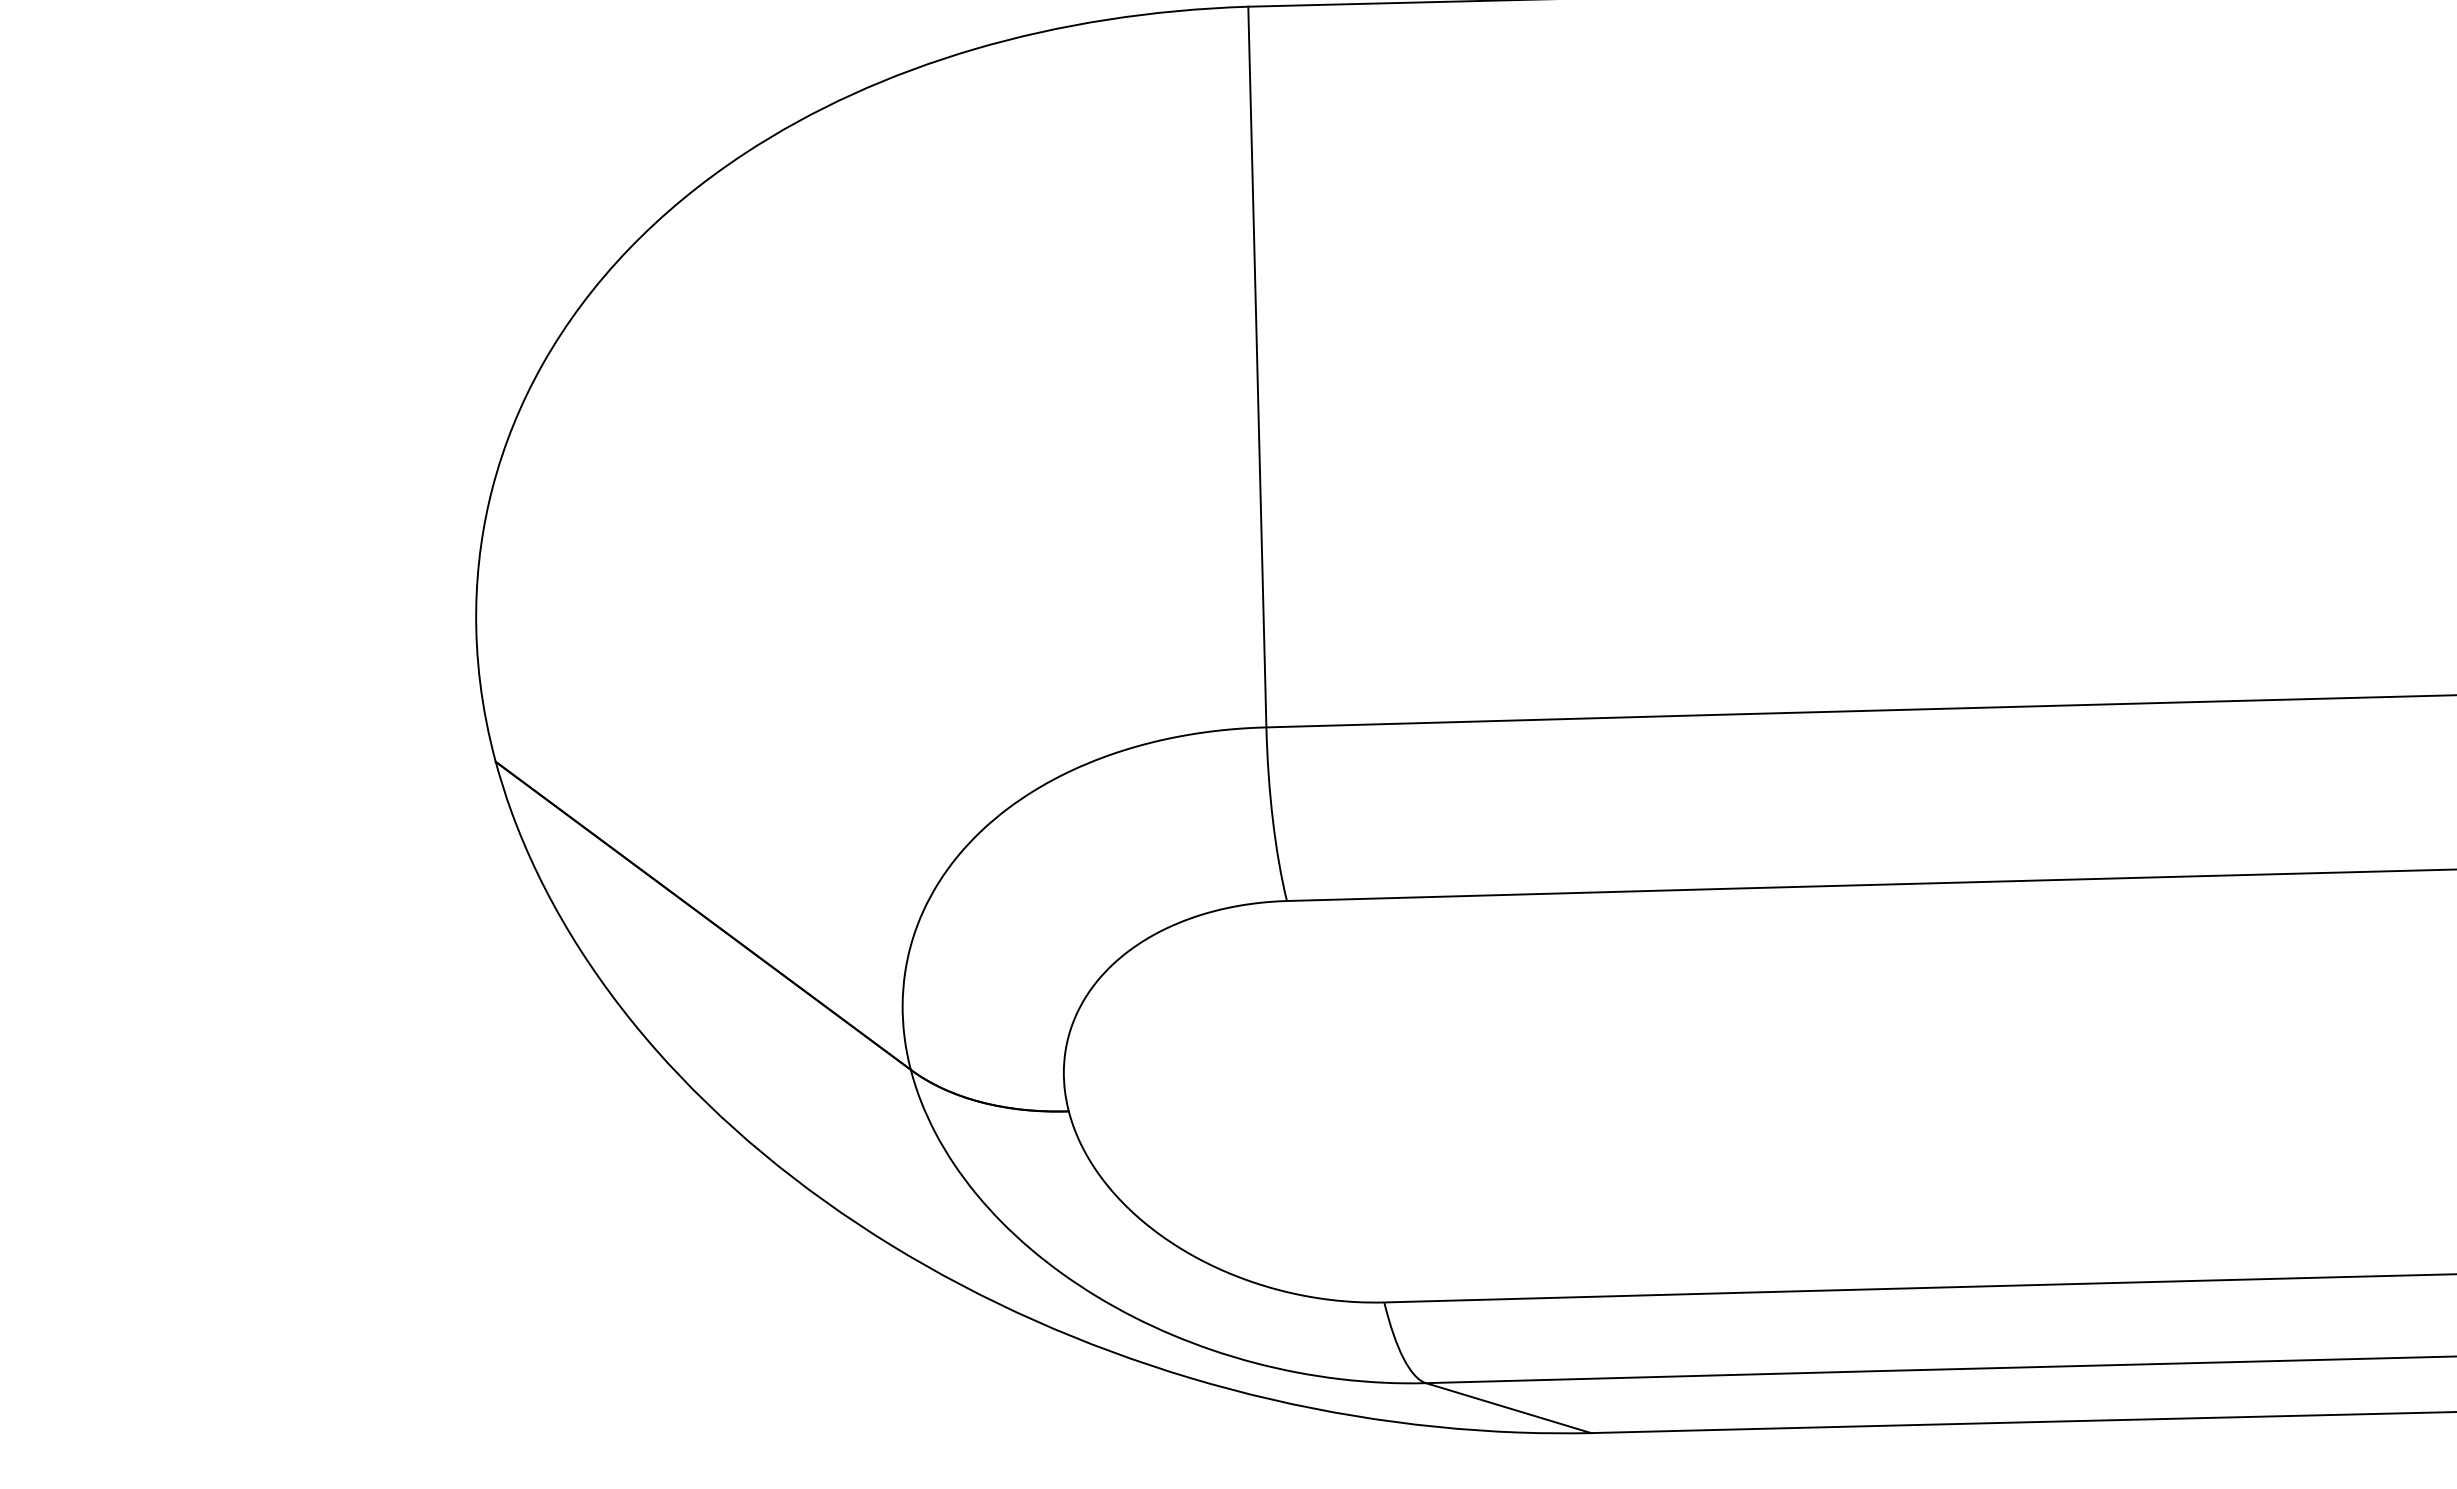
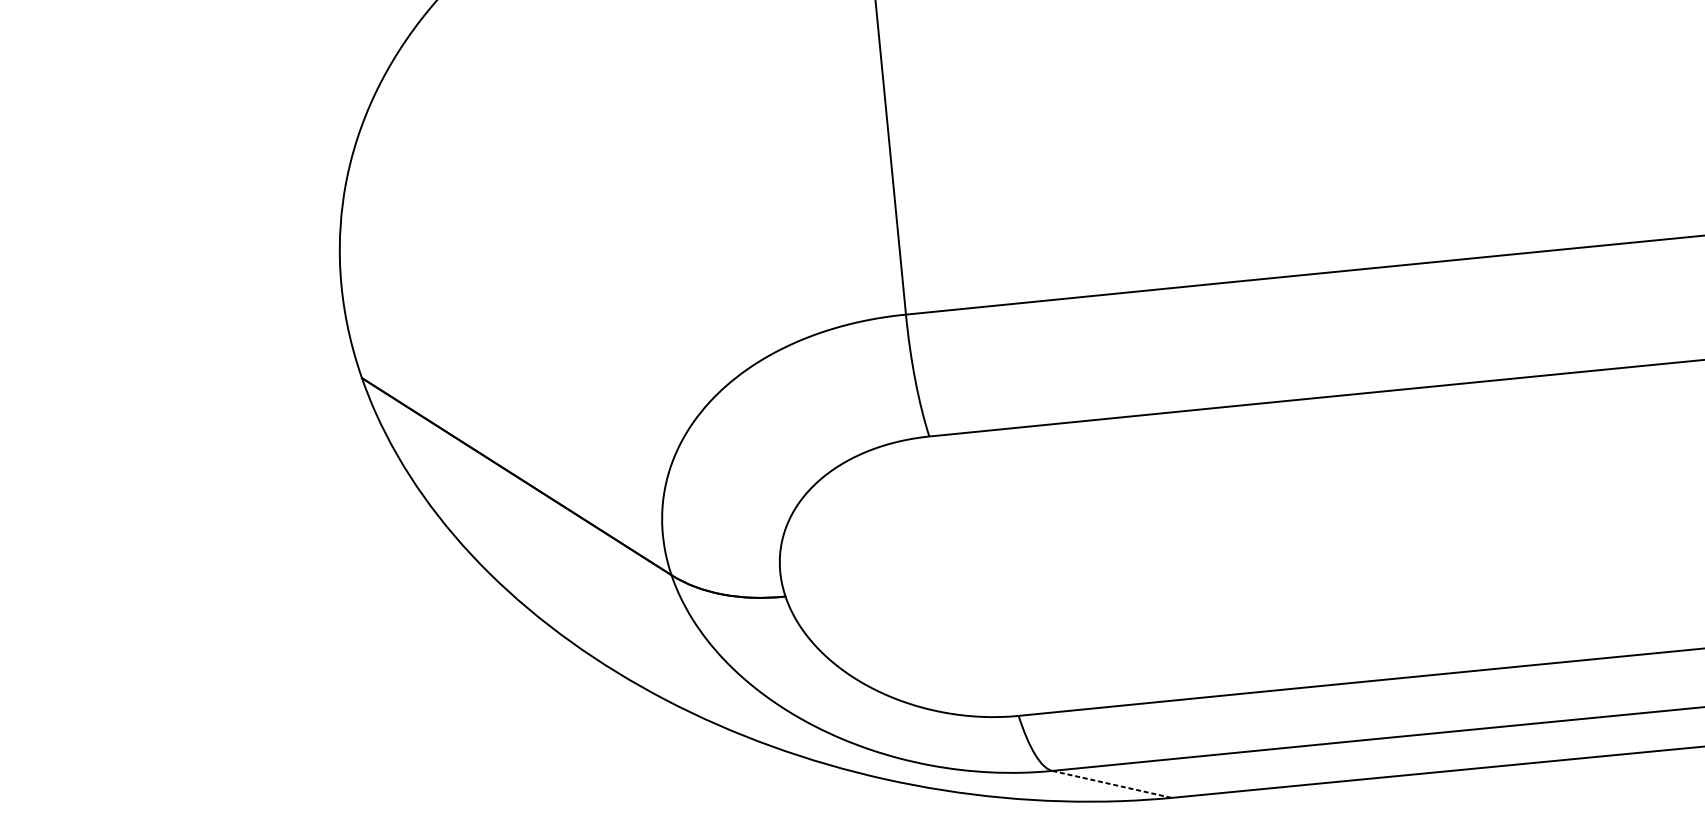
line: (1509, 1408) -> (1112, 784), solid -> dashed

